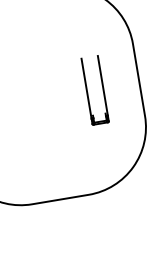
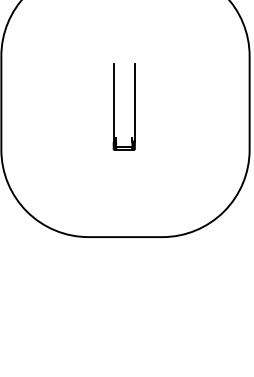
part: (87, 91) -> (114, 106), moved

